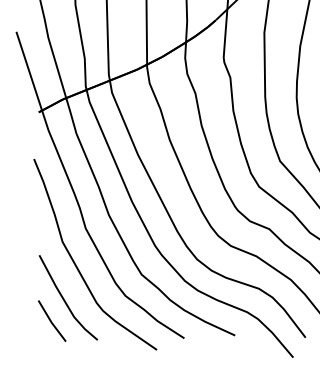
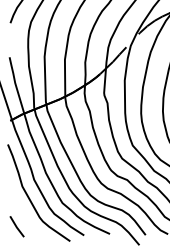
line: (64, 297) -> (23, 214), removed

